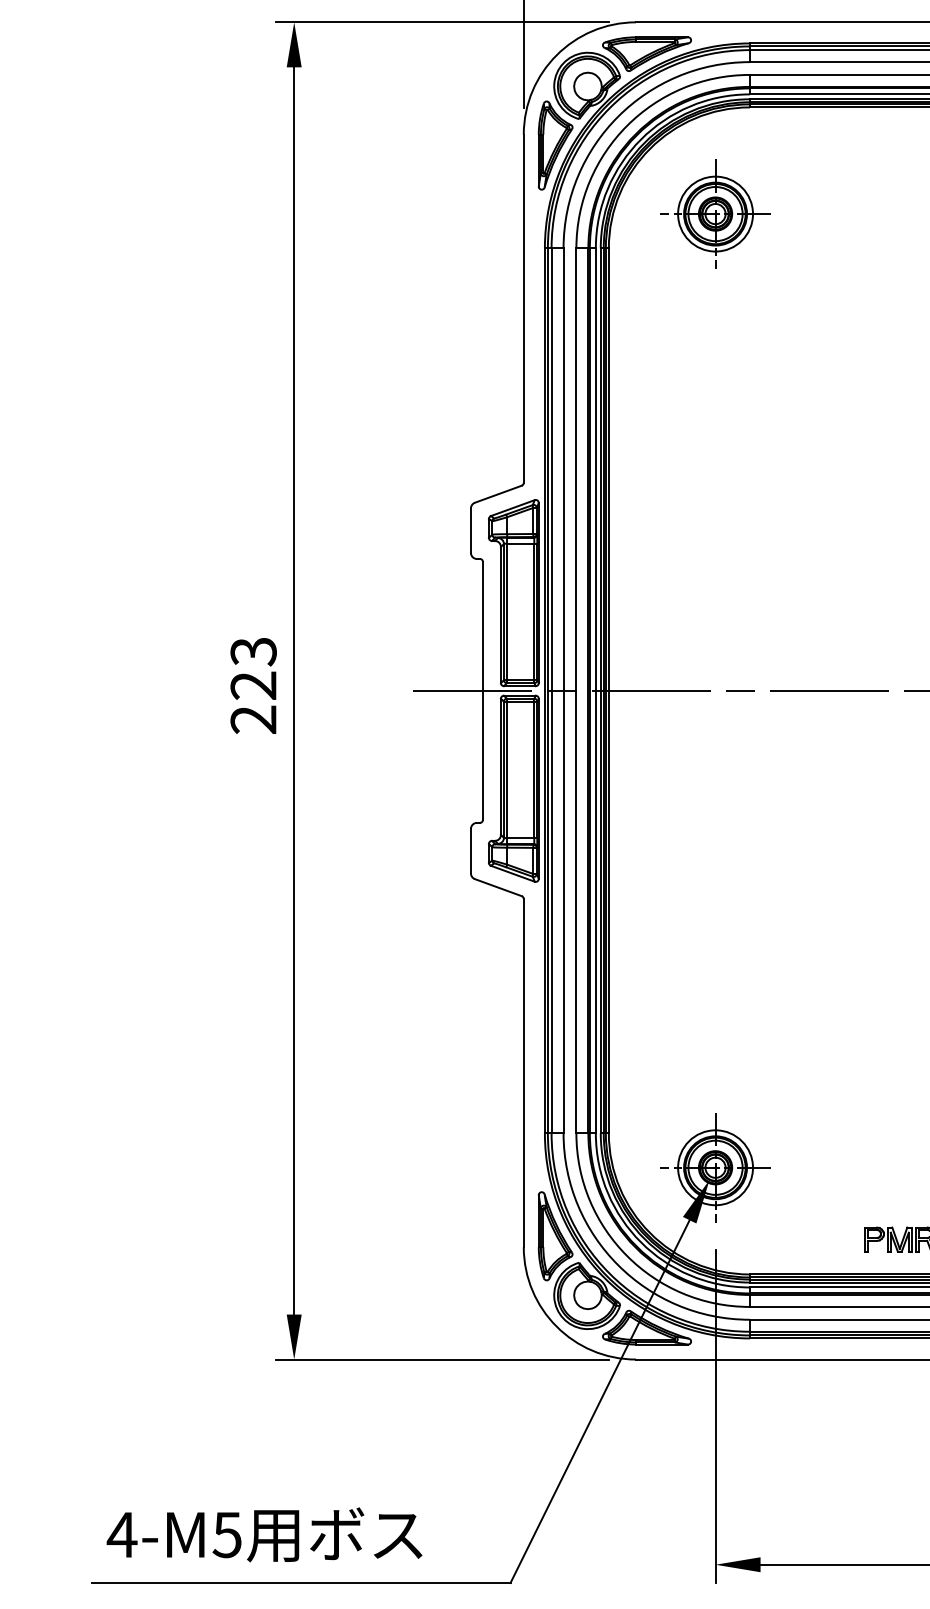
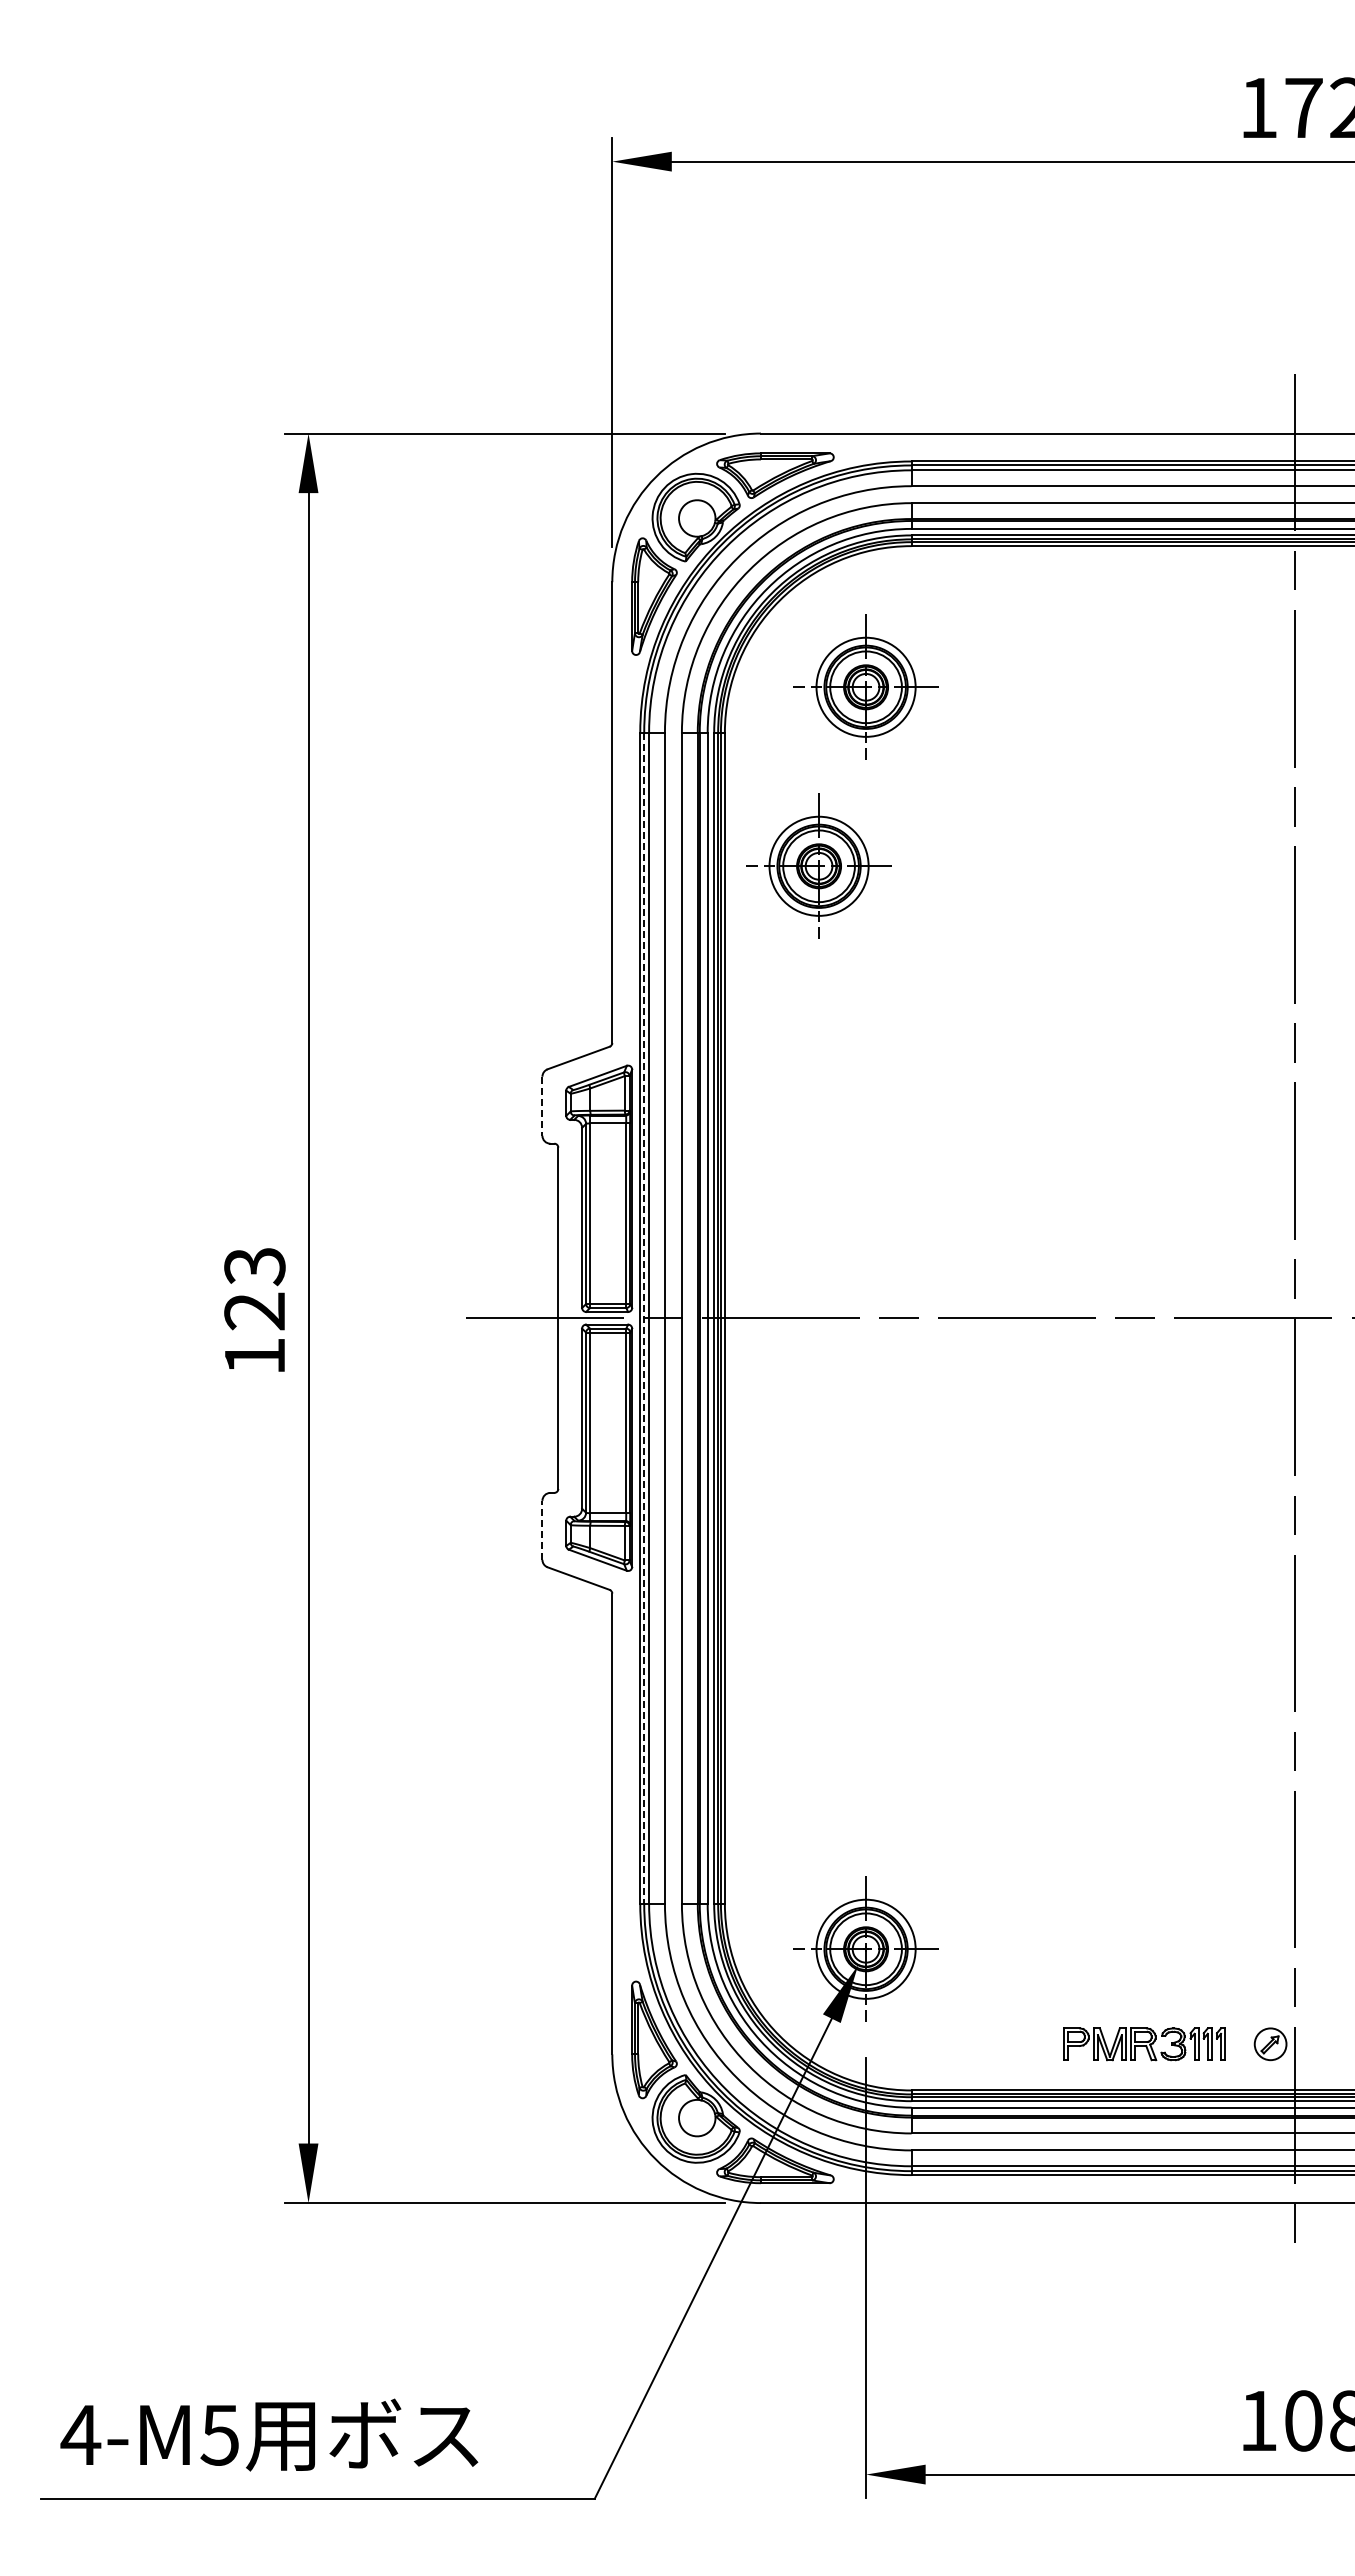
part: (679, 348) -> (818, 865), added
line: (471, 530) -> (542, 1106), solid -> dashed
line: (548, 691) -> (644, 1318), solid -> dashed
text: (253, 719) -> (254, 1356), 223 -> 123
line: (471, 851) -> (542, 1530), solid -> dashed

